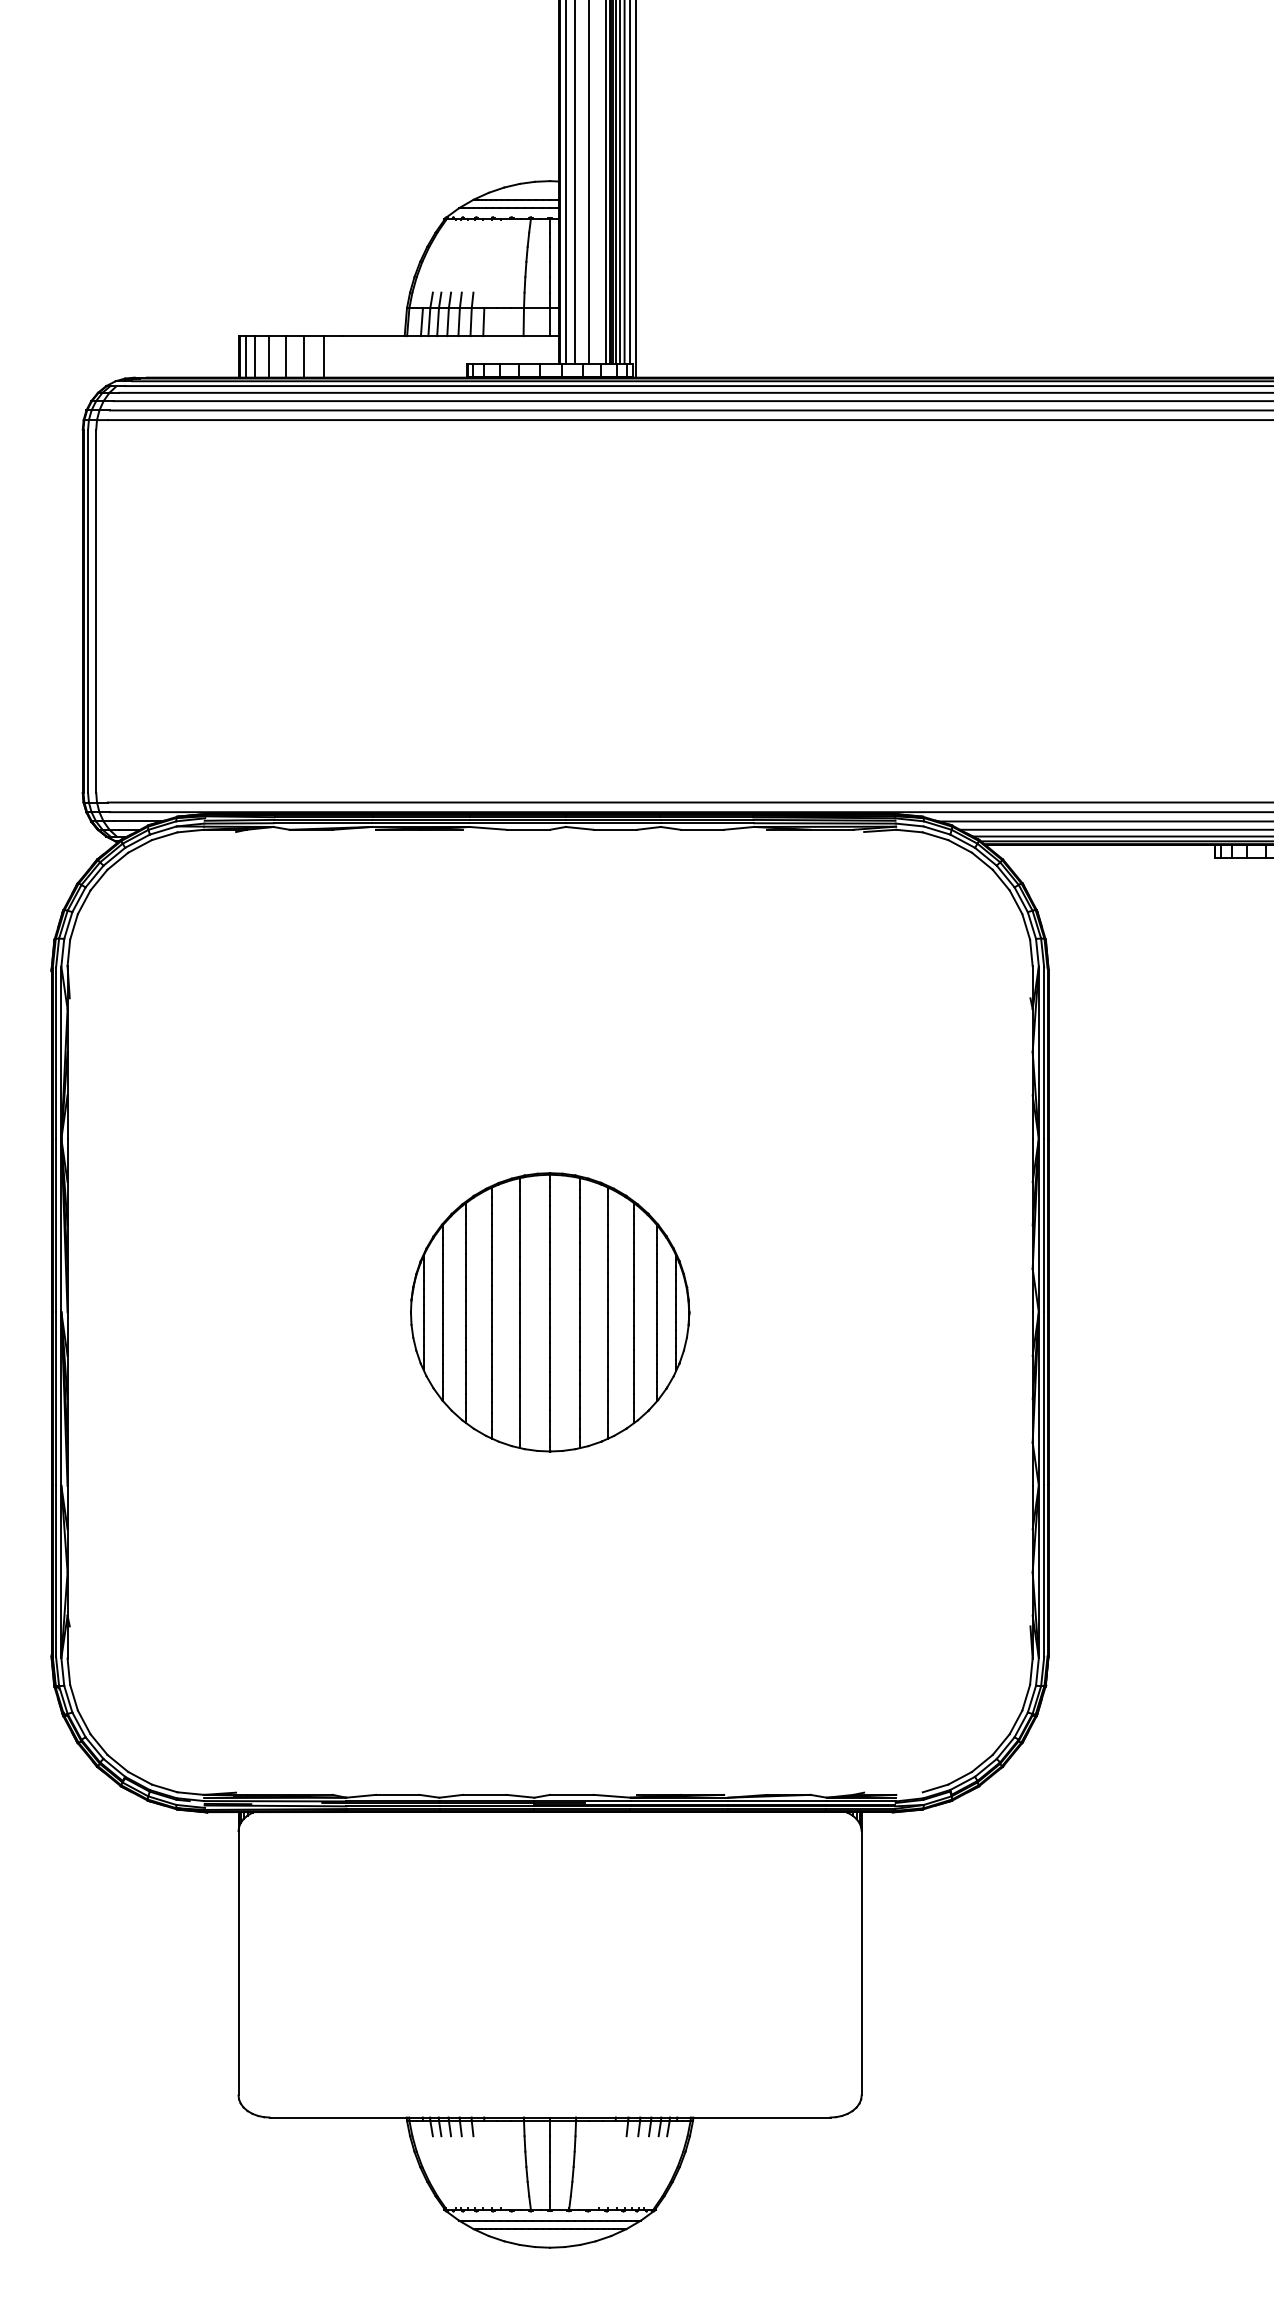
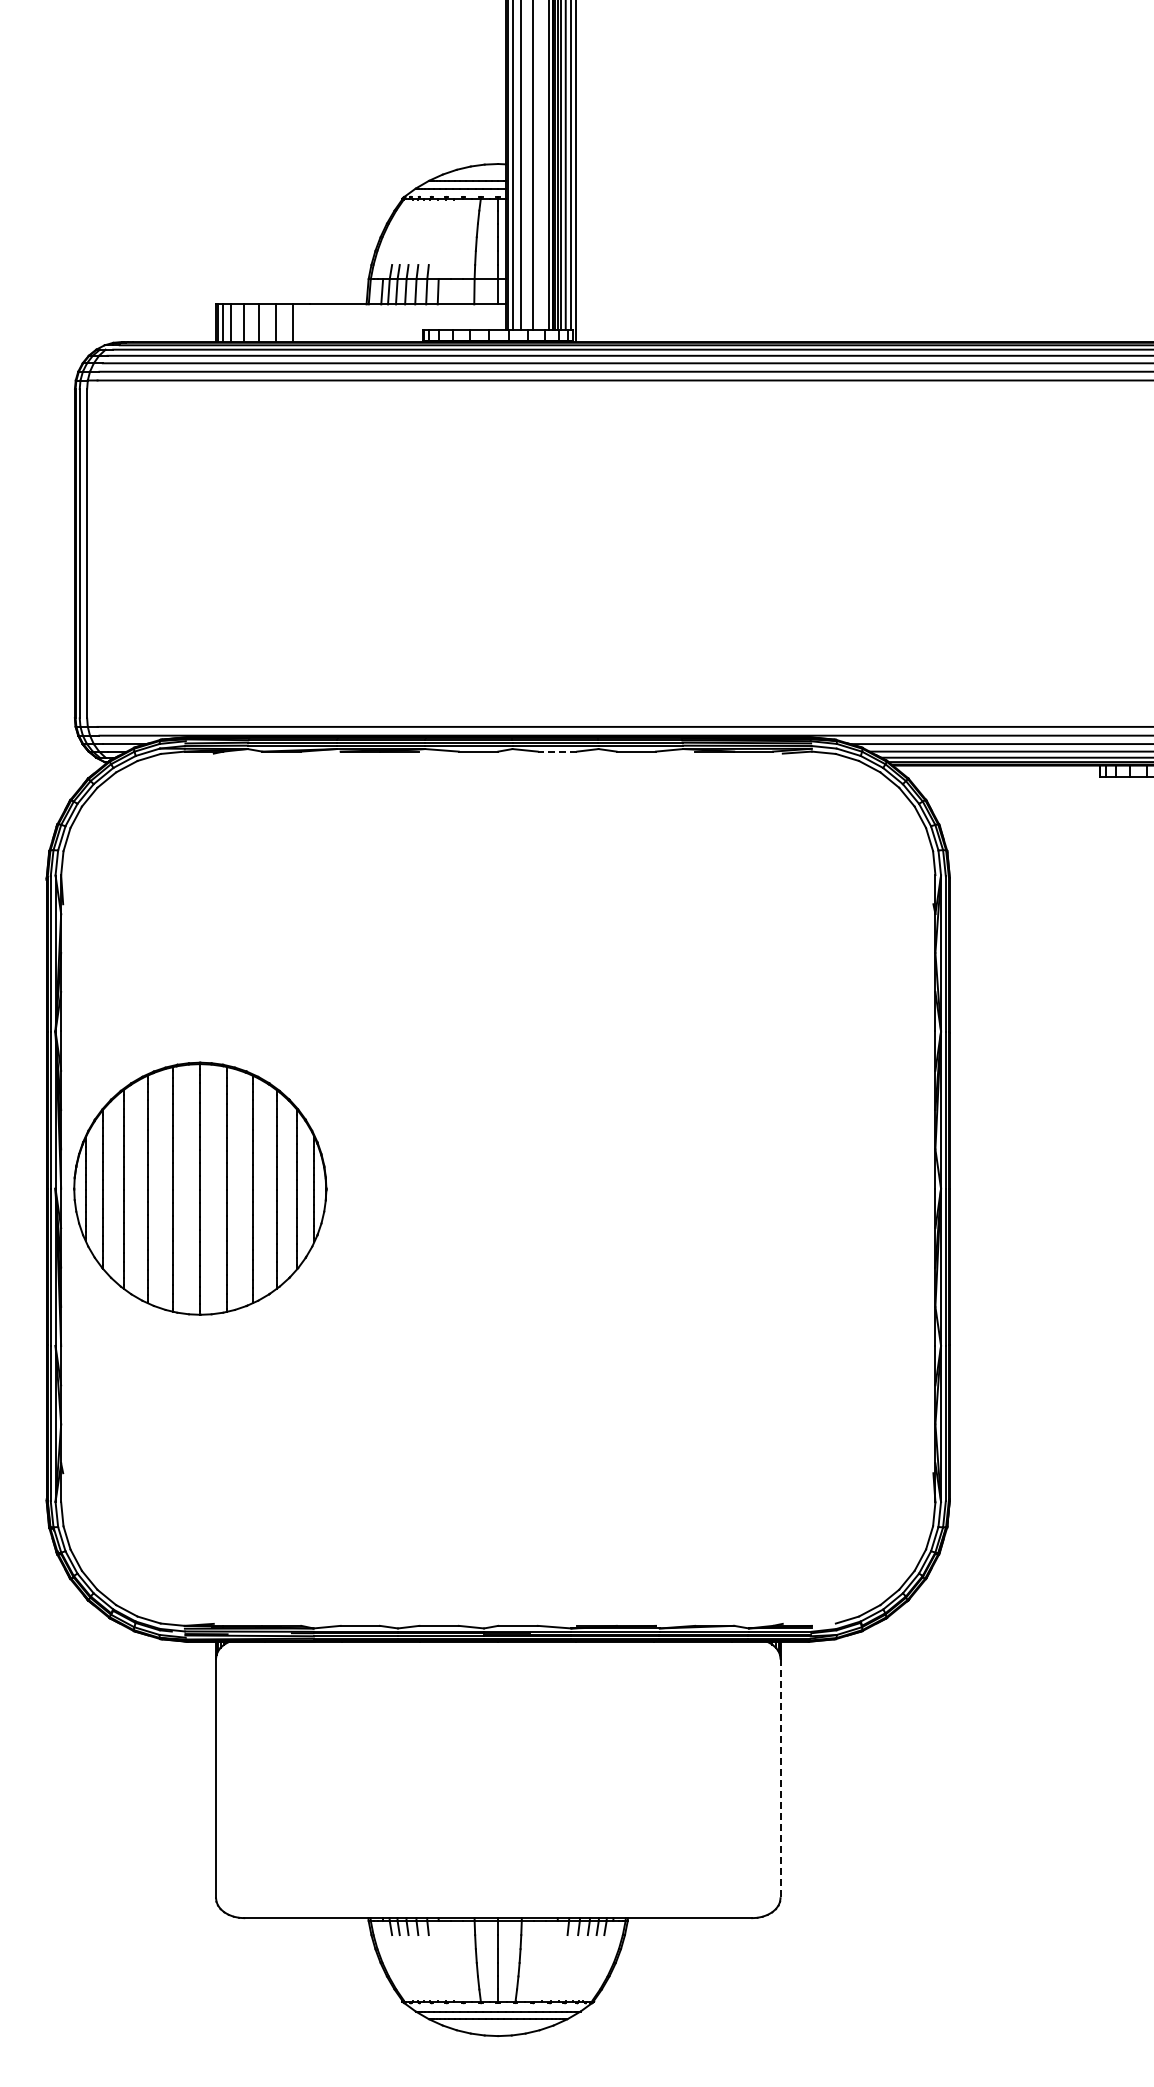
line: (615, 829) -> (557, 751), solid -> dashed
part: (550, 1312) -> (200, 1188), moved
line: (861, 1963) -> (780, 1778), solid -> dashed

